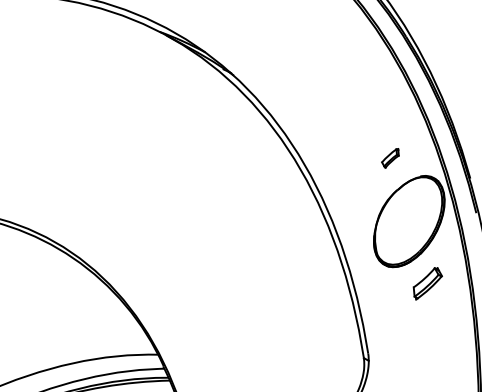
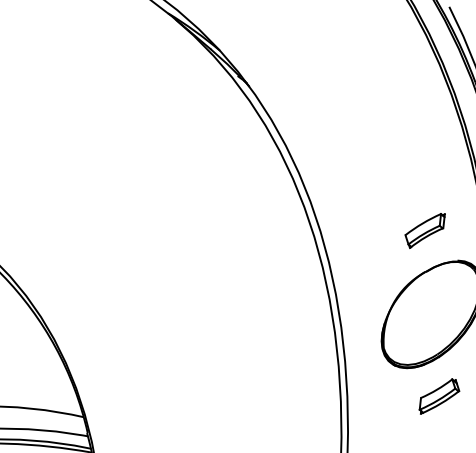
part: (390, 158) -> (424, 230), size x1.67

